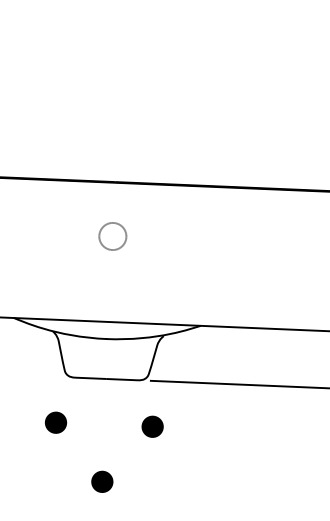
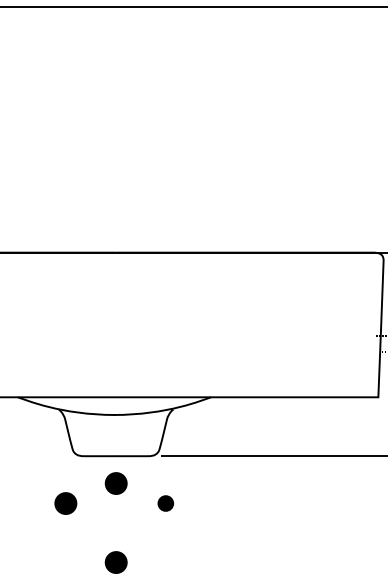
part: (112, 236) -> (116, 308), removed
part: (104, 405) -> (115, 483), added
part: (152, 426) -> (165, 503), size x0.7

